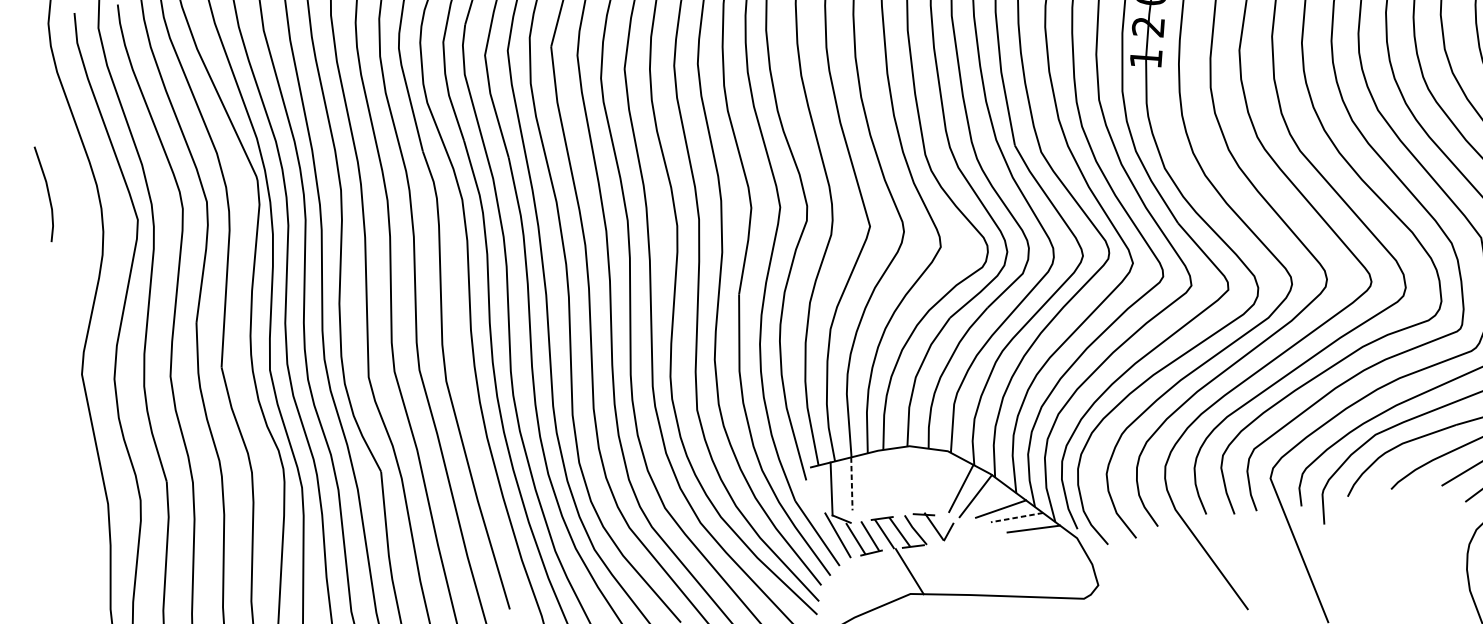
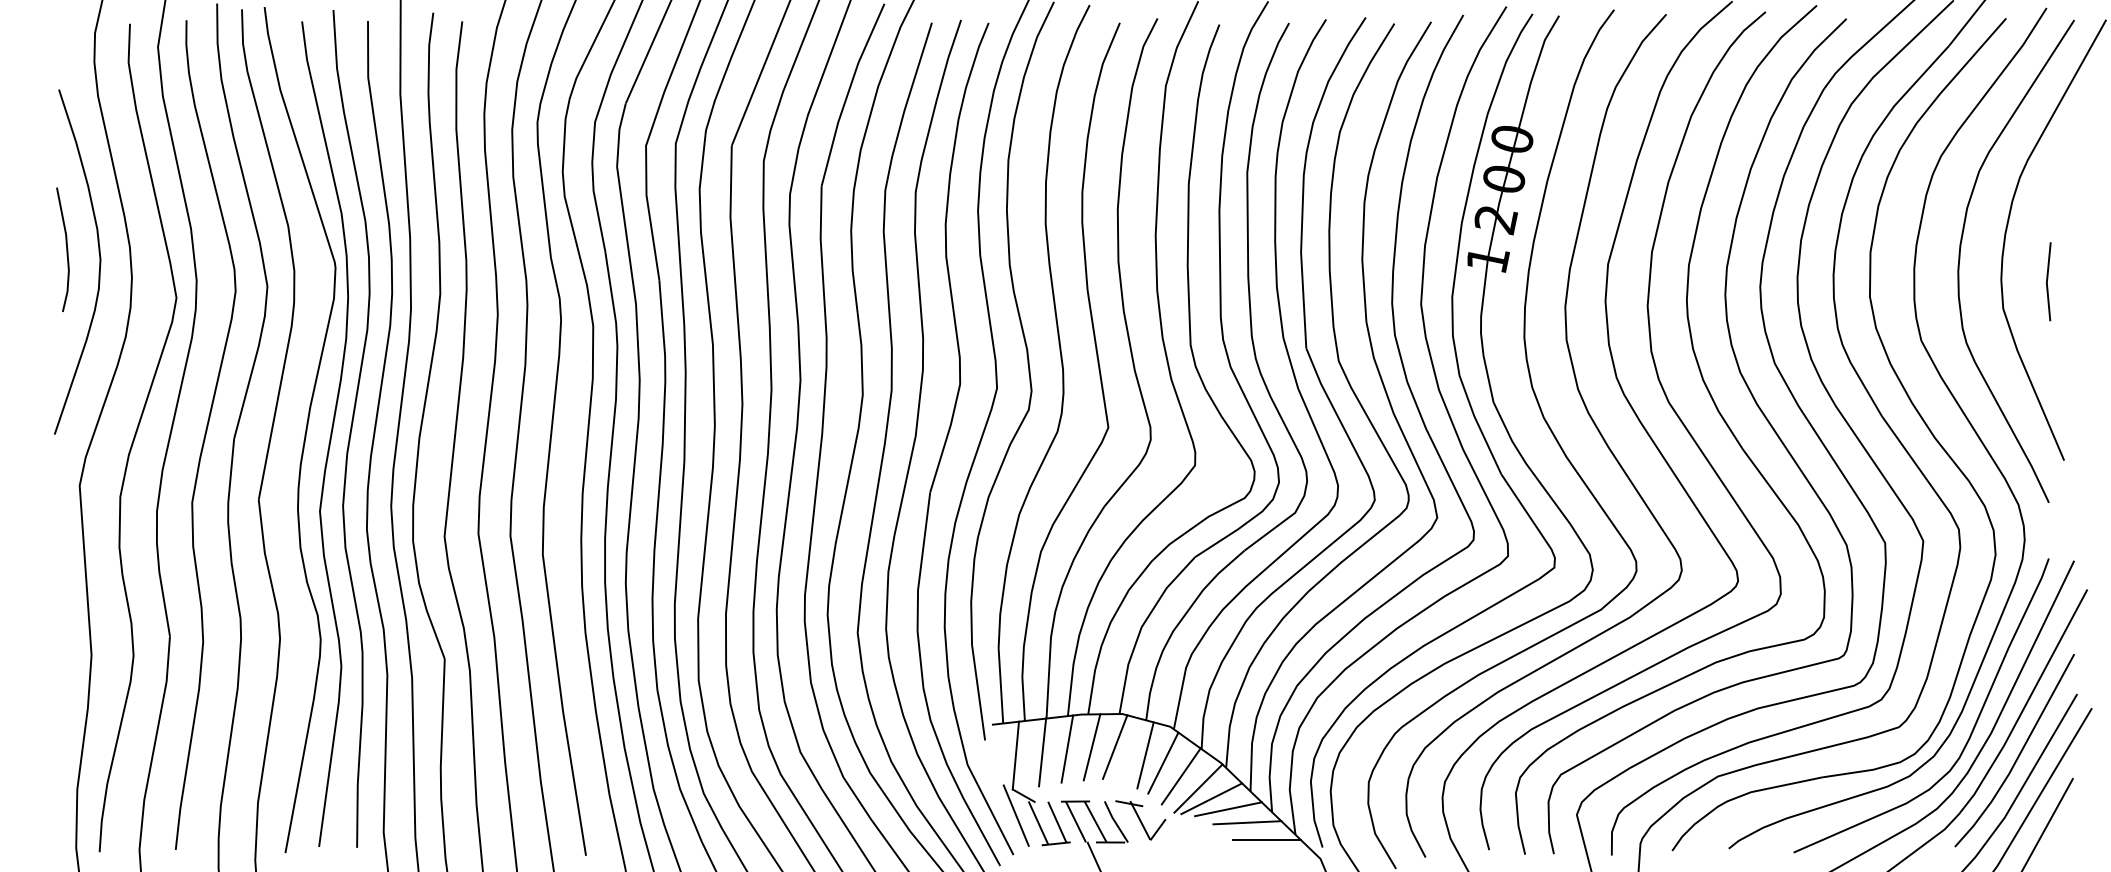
curve: (74, 199) -> (99, 261), added
line: (906, 472) -> (1114, 746), added
line: (889, 475) -> (1091, 747), added
line: (931, 475) -> (1145, 755), added
line: (870, 478) -> (1067, 748), added
line: (946, 479) -> (1163, 762), added
line: (851, 483) -> (1042, 752), dashed -> solid
line: (986, 502) -> (1211, 798), added
line: (1016, 517) -> (1246, 822), dashed -> solid

